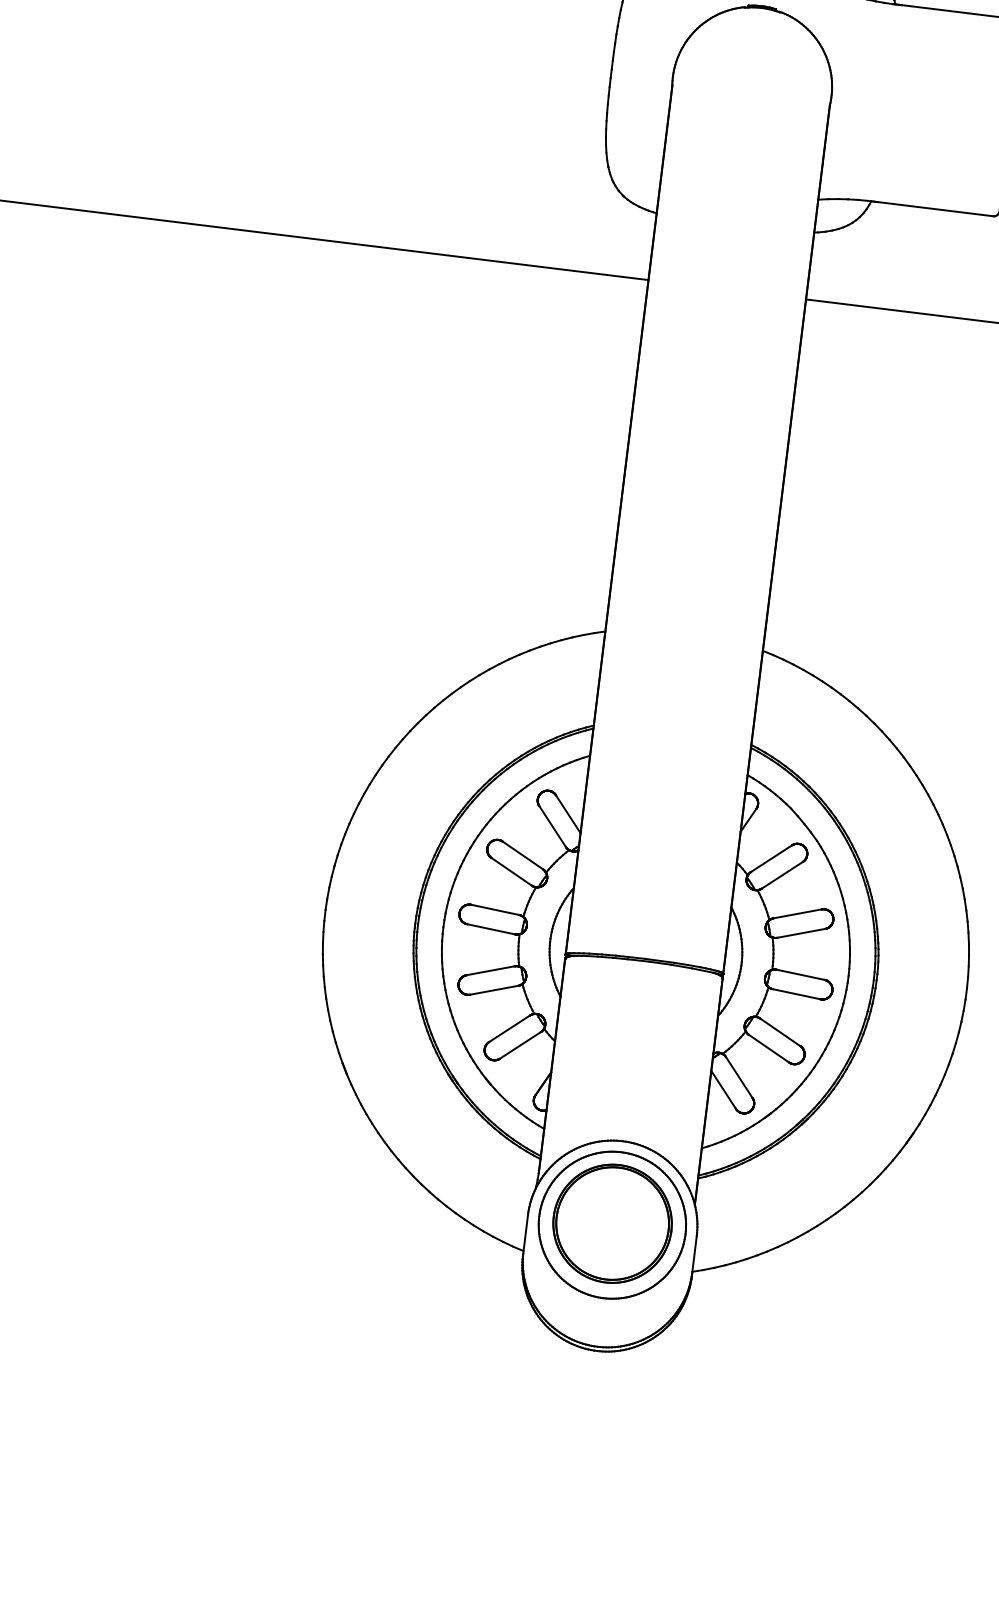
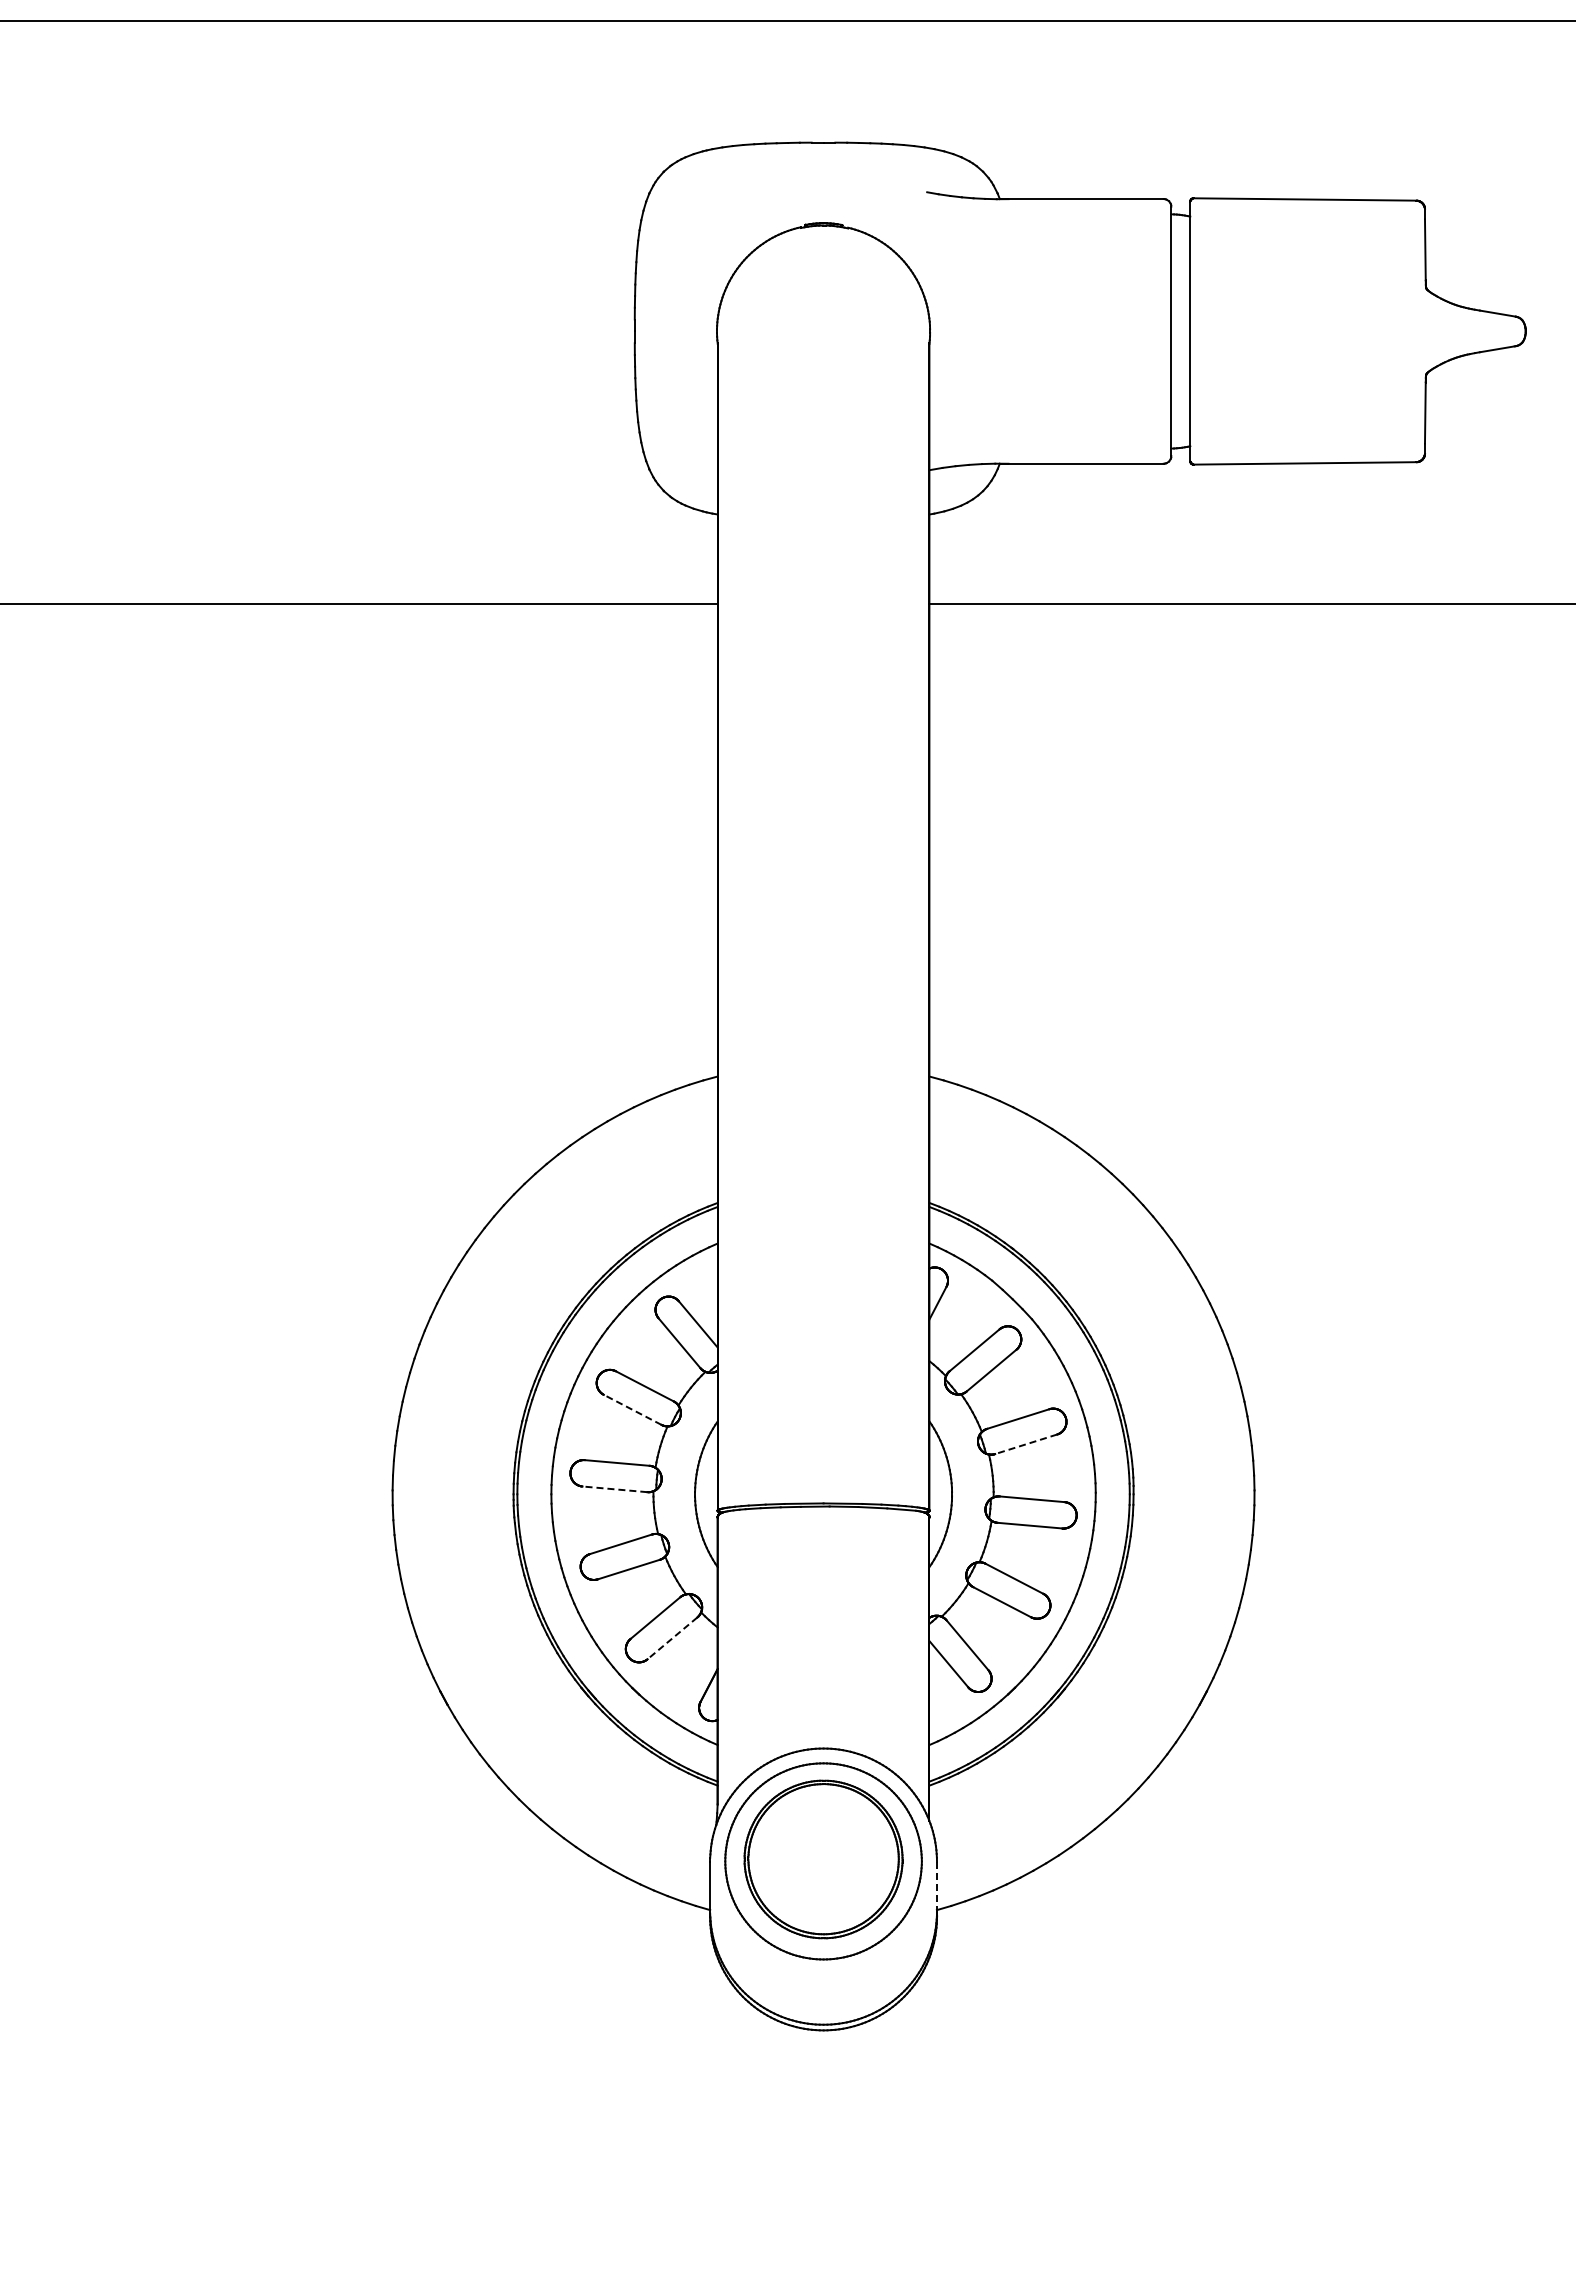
line: (511, 871) -> (632, 1409), solid -> dashed
line: (490, 929) -> (614, 1489), solid -> dashed
line: (801, 933) -> (1026, 1444), solid -> dashed
line: (520, 1045) -> (672, 1638), solid -> dashed
line: (694, 1255) -> (937, 1887), solid -> dashed

